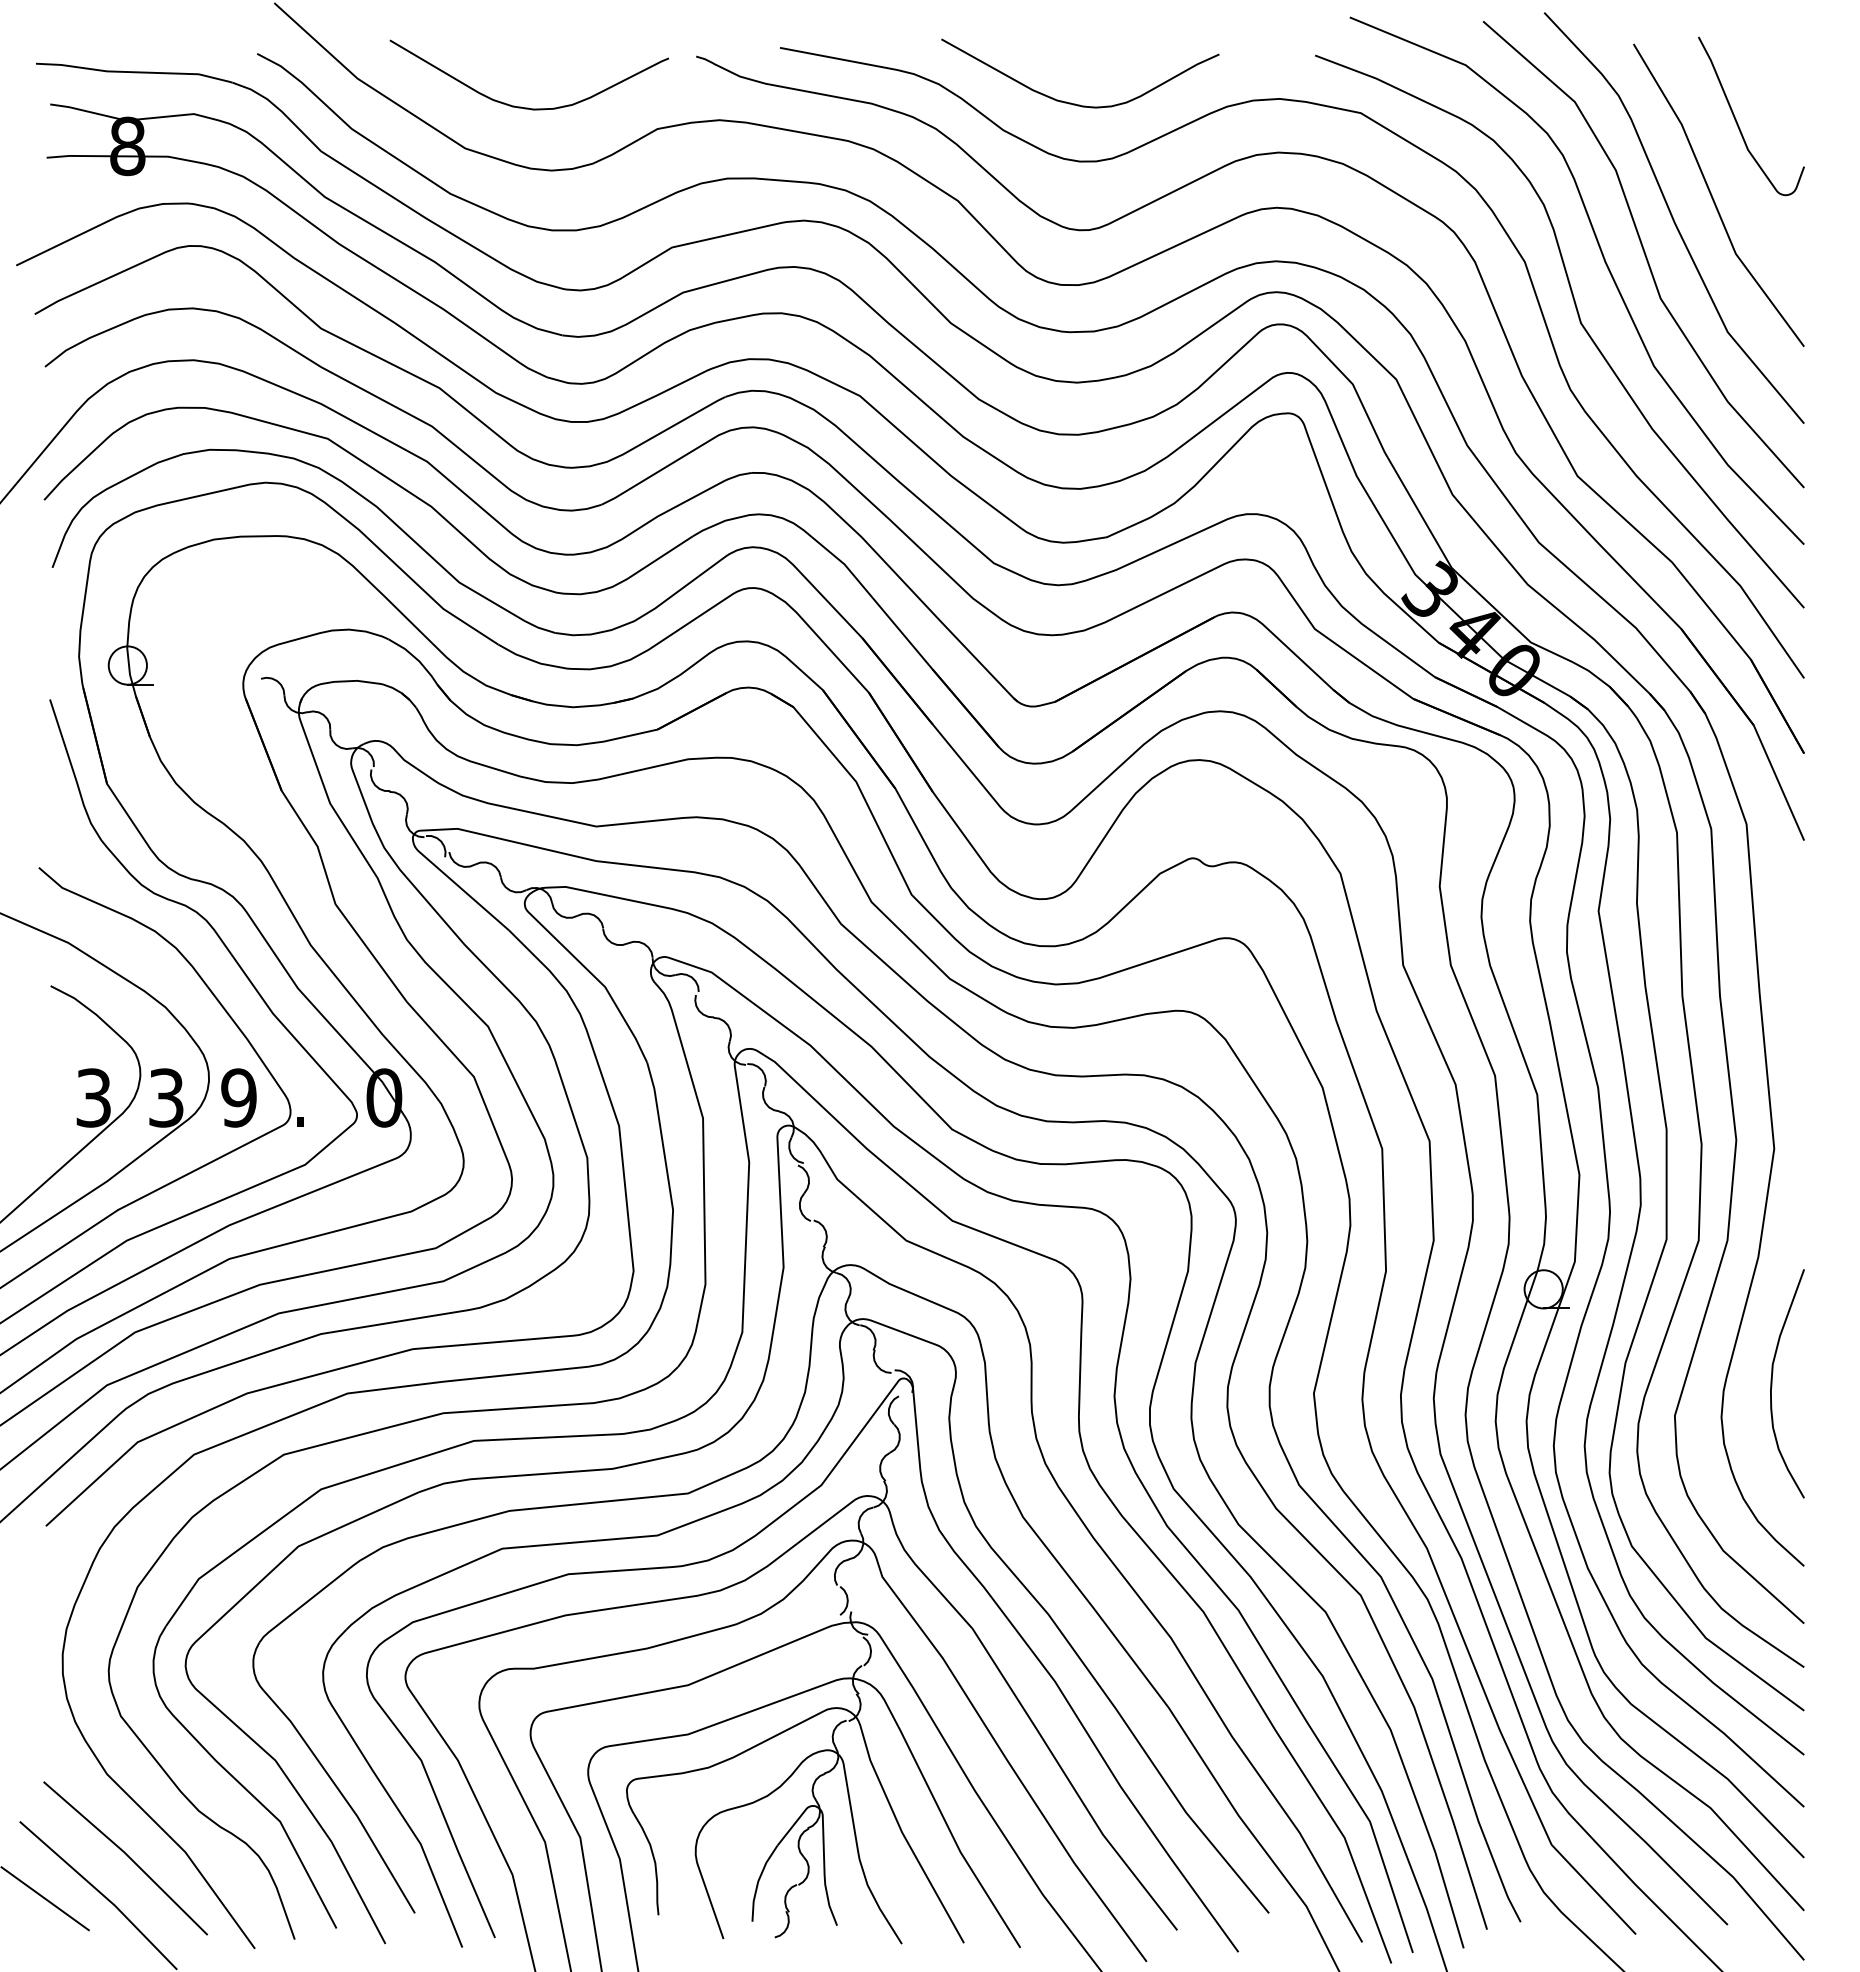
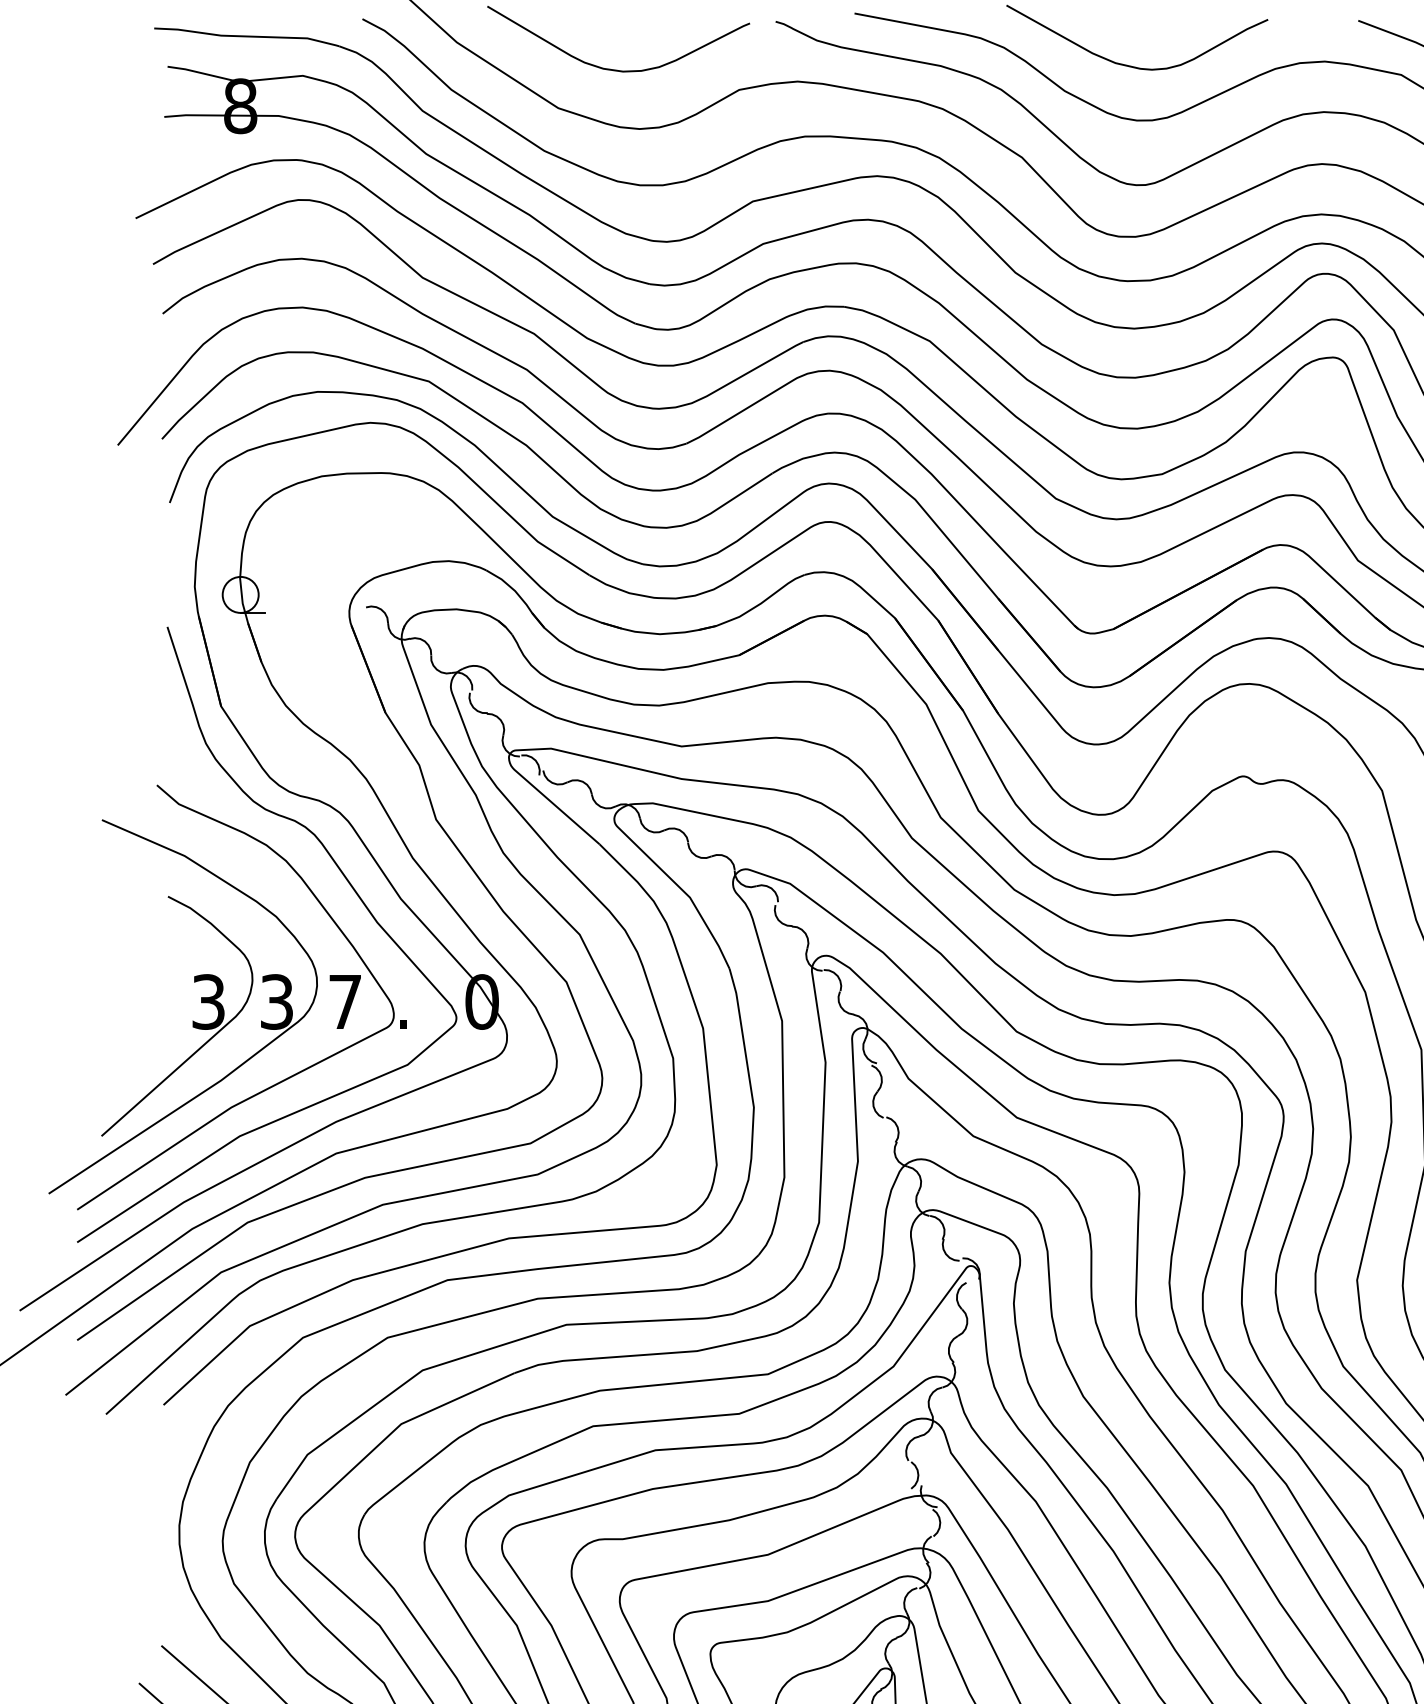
text: (238, 1097) -> (344, 1001), 9 -> 7

